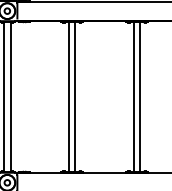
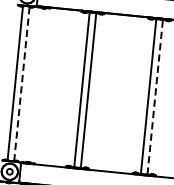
line: (10, 96) -> (21, 83), solid -> dashed
line: (140, 96) -> (155, 96), solid -> dashed

